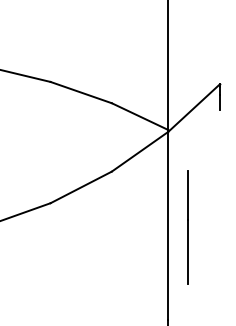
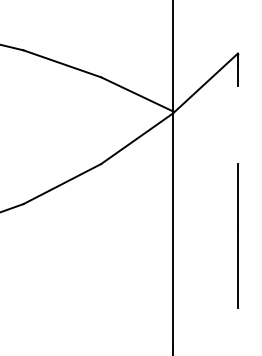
line: (187, 227) -> (237, 236), moved

